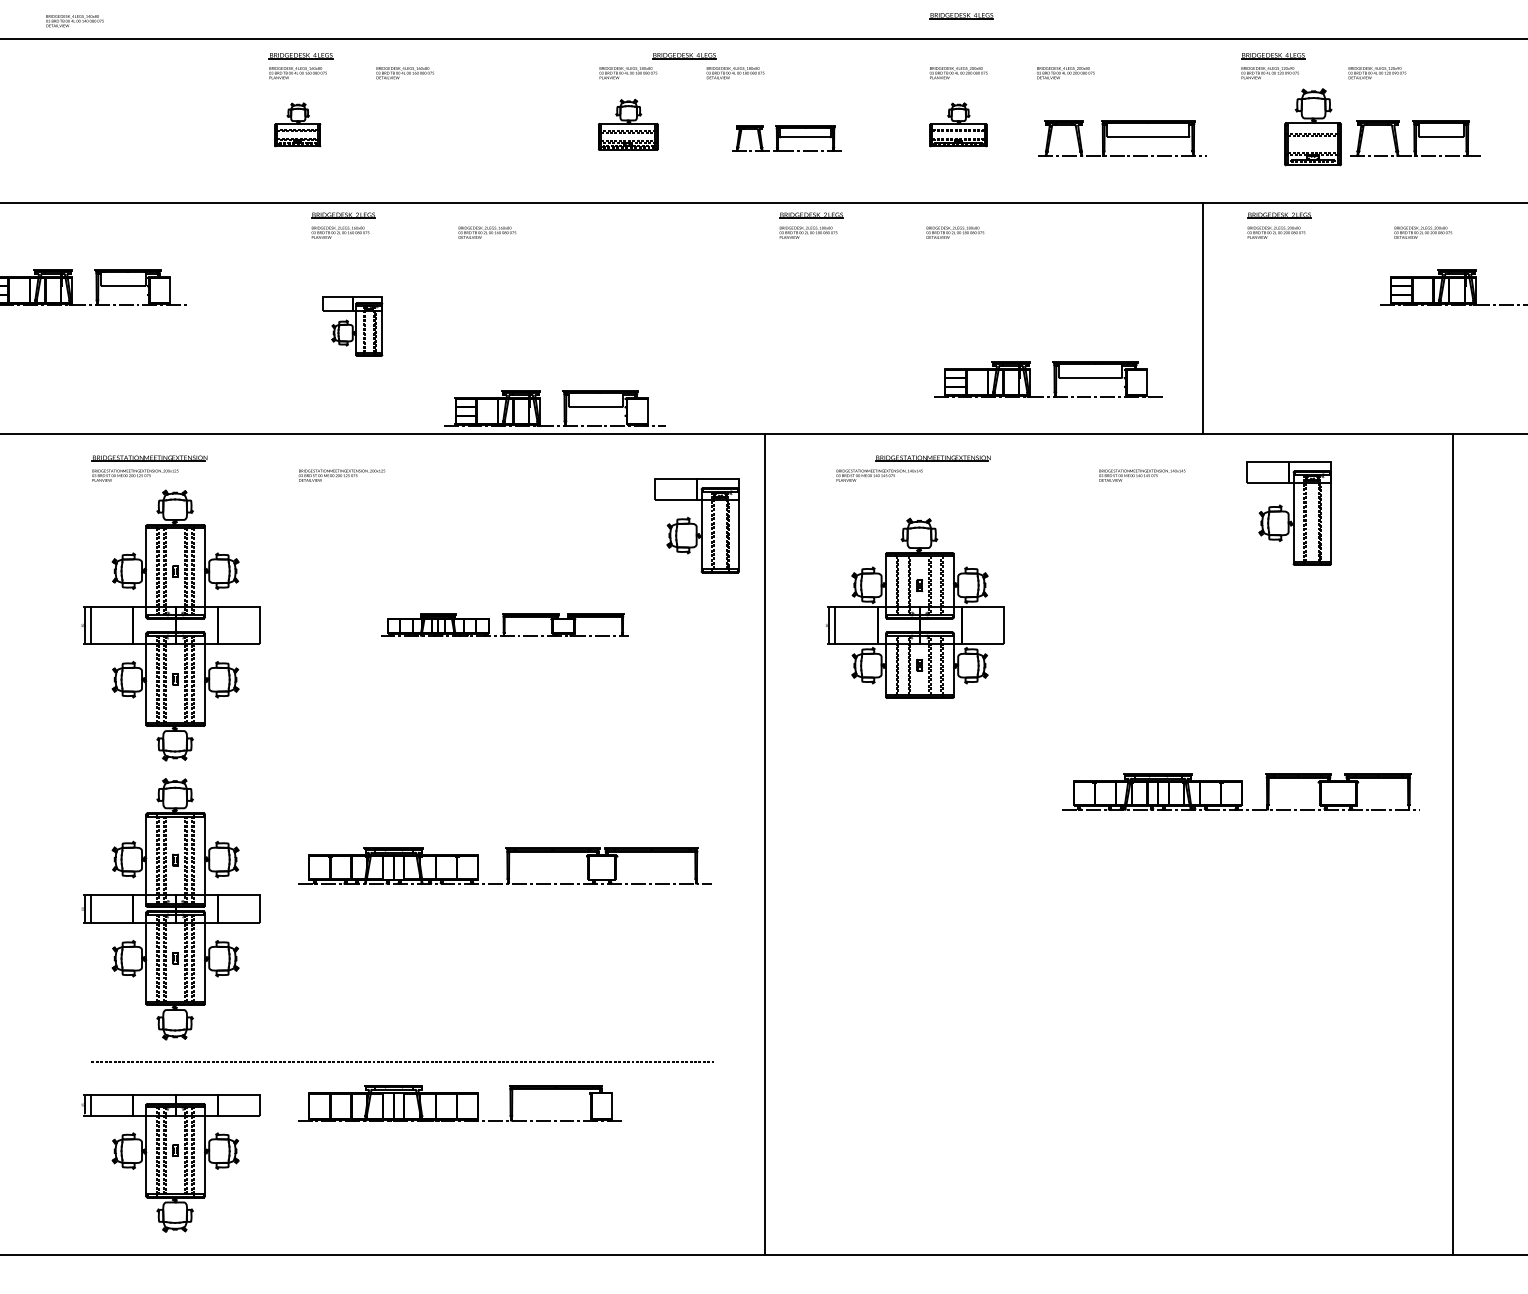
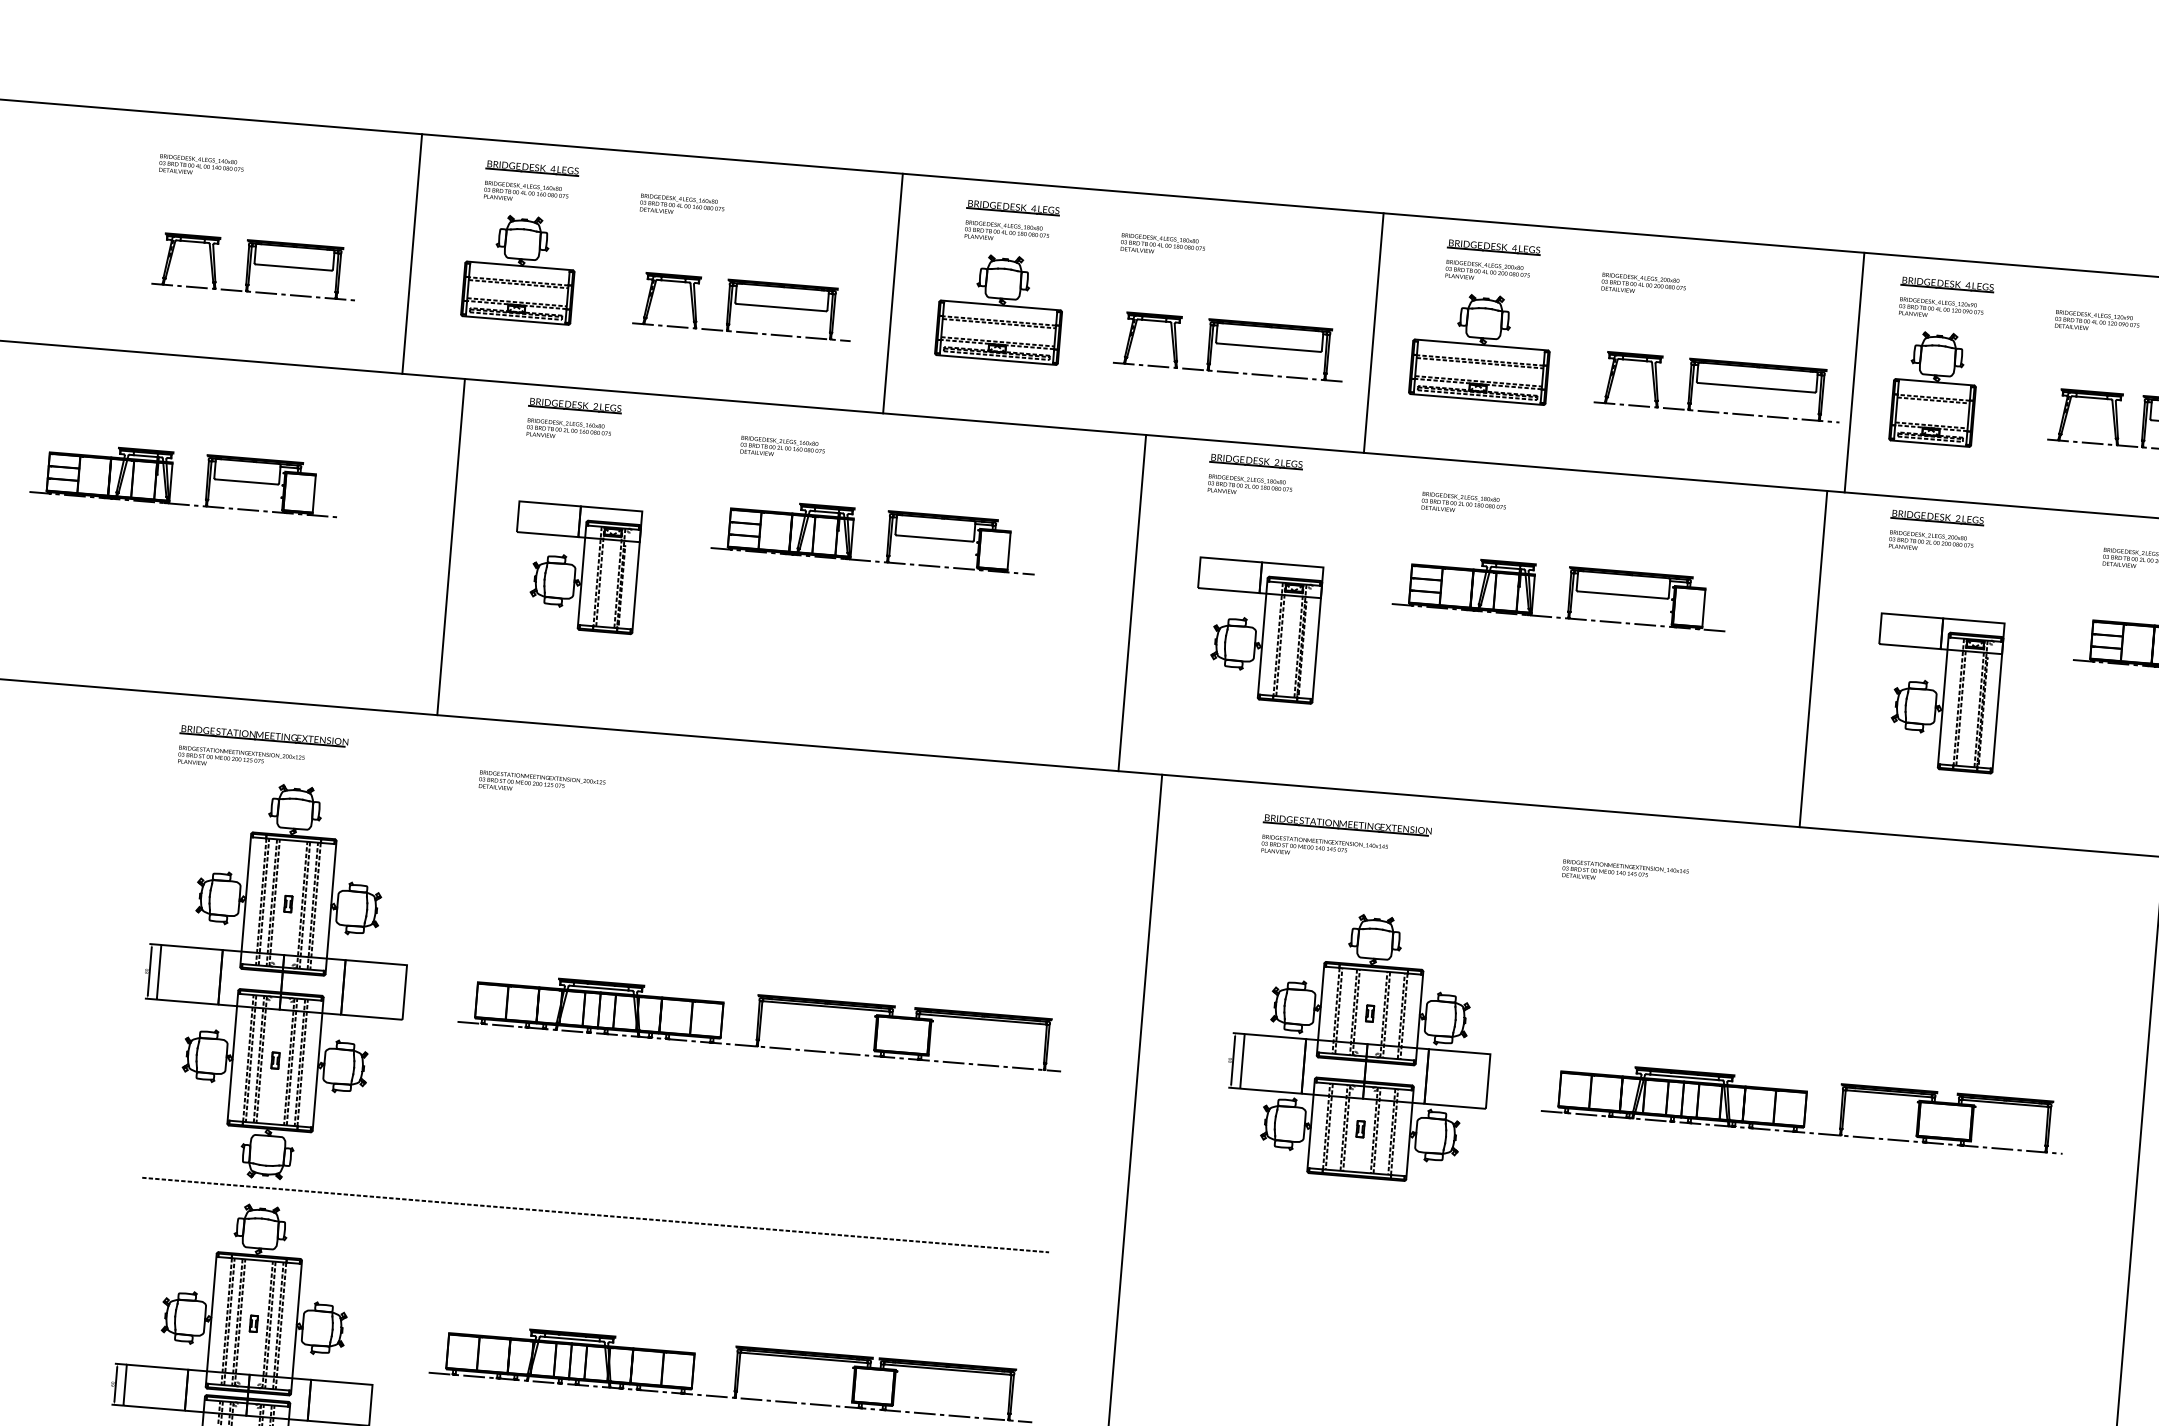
part: (961, 16) -> (1493, 248), moved
text: (74, 21) -> (200, 166), moved
part: (684, 56) -> (1013, 208), moved
line: (223, 120) -> (412, 253), added
line: (553, 120) -> (892, 292), added
line: (884, 120) -> (1374, 332), added
line: (1214, 120) -> (1854, 371), added
part: (297, 124) -> (519, 267), size x1.67
part: (628, 124) -> (1001, 307), size x1.43
part: (958, 124) -> (1481, 346), size x1.67
part: (1312, 127) -> (1933, 388), moved
part: (116, 138) -> (254, 266), added
part: (452, 138) -> (743, 306), added
part: (786, 138) -> (1229, 346), size x1.43
line: (266, 318) -> (450, 546), added
line: (734, 318) -> (1132, 602), added
part: (352, 326) -> (575, 568), size x1.43
part: (1048, 379) -> (1560, 592), moved
part: (563, 408) -> (887, 536), moved
part: (932, 458) -> (1346, 825), moved
text: (1142, 475) -> (1625, 873), moved
part: (1288, 513) -> (1936, 693), moved
part: (696, 525) -> (1255, 630), moved
part: (504, 624) -> (760, 1020), size x1.67
line: (402, 766) -> (595, 1214), added
part: (1240, 791) -> (1803, 1105), moved

